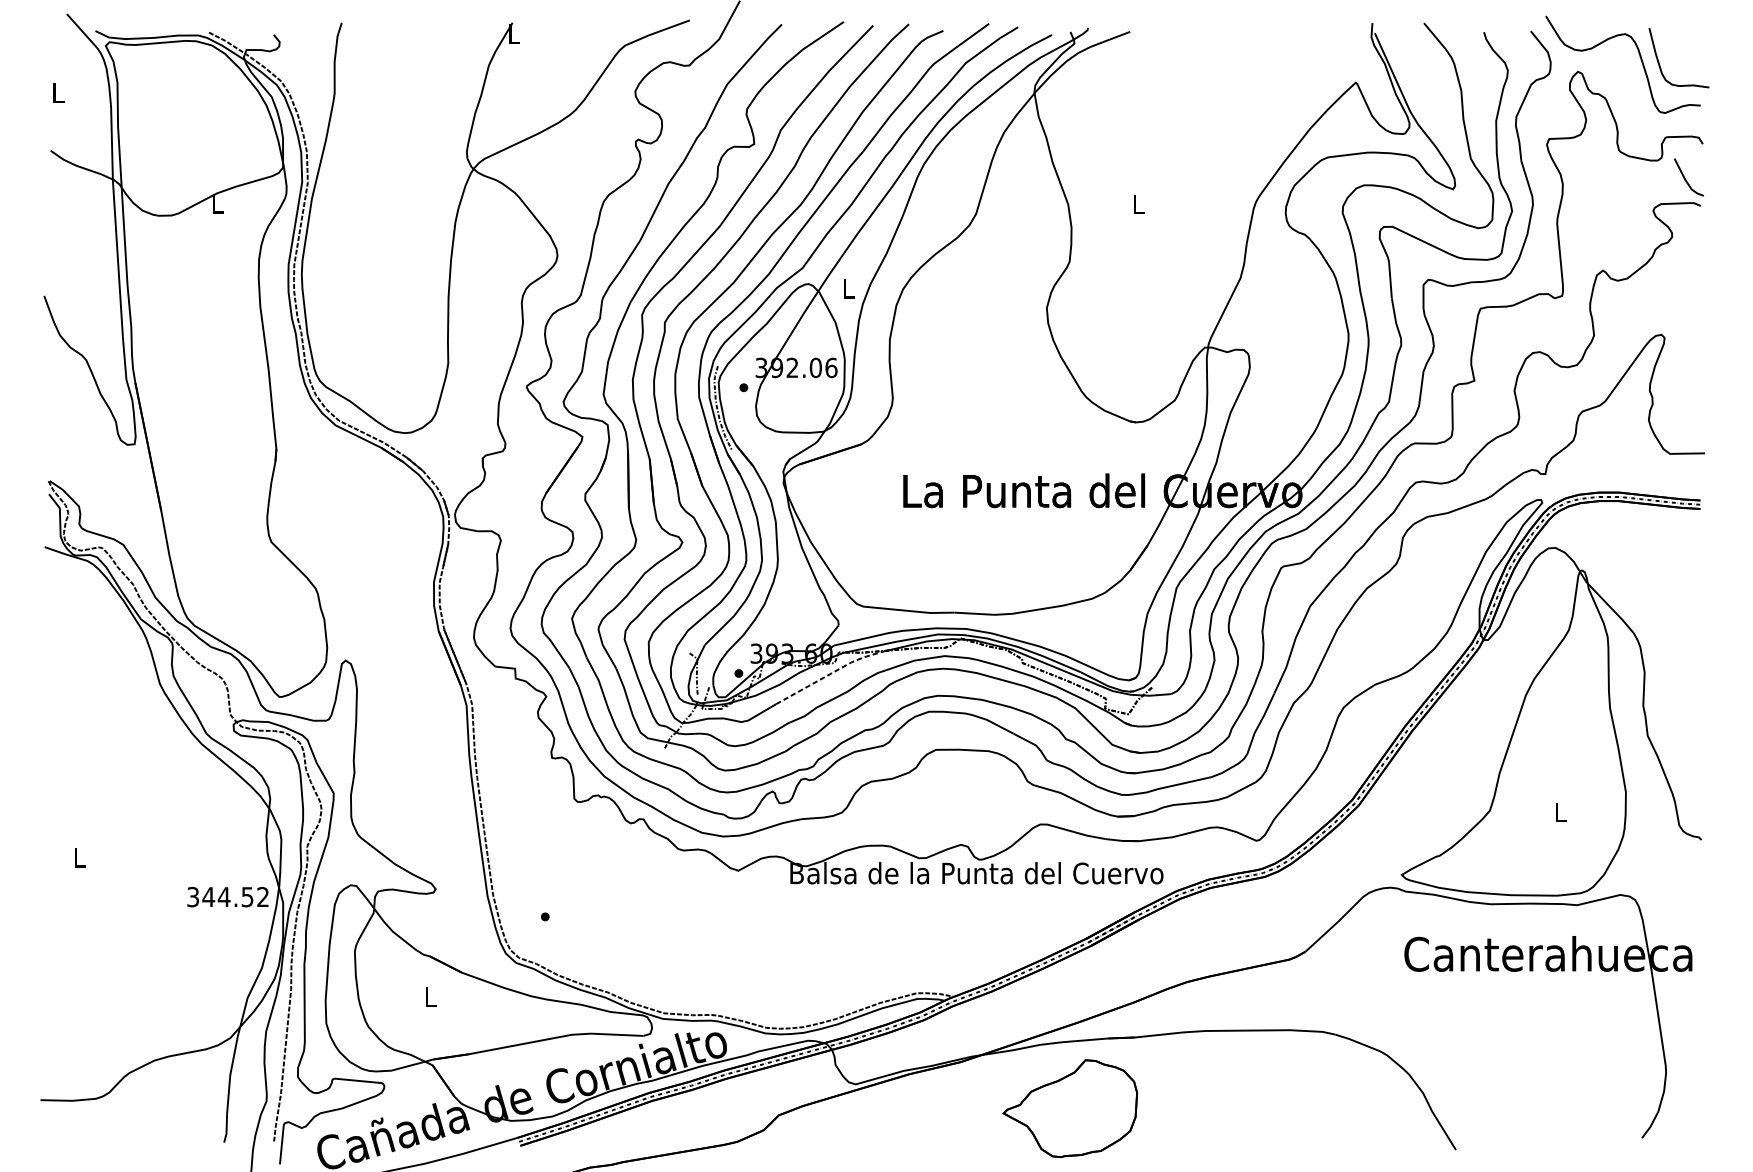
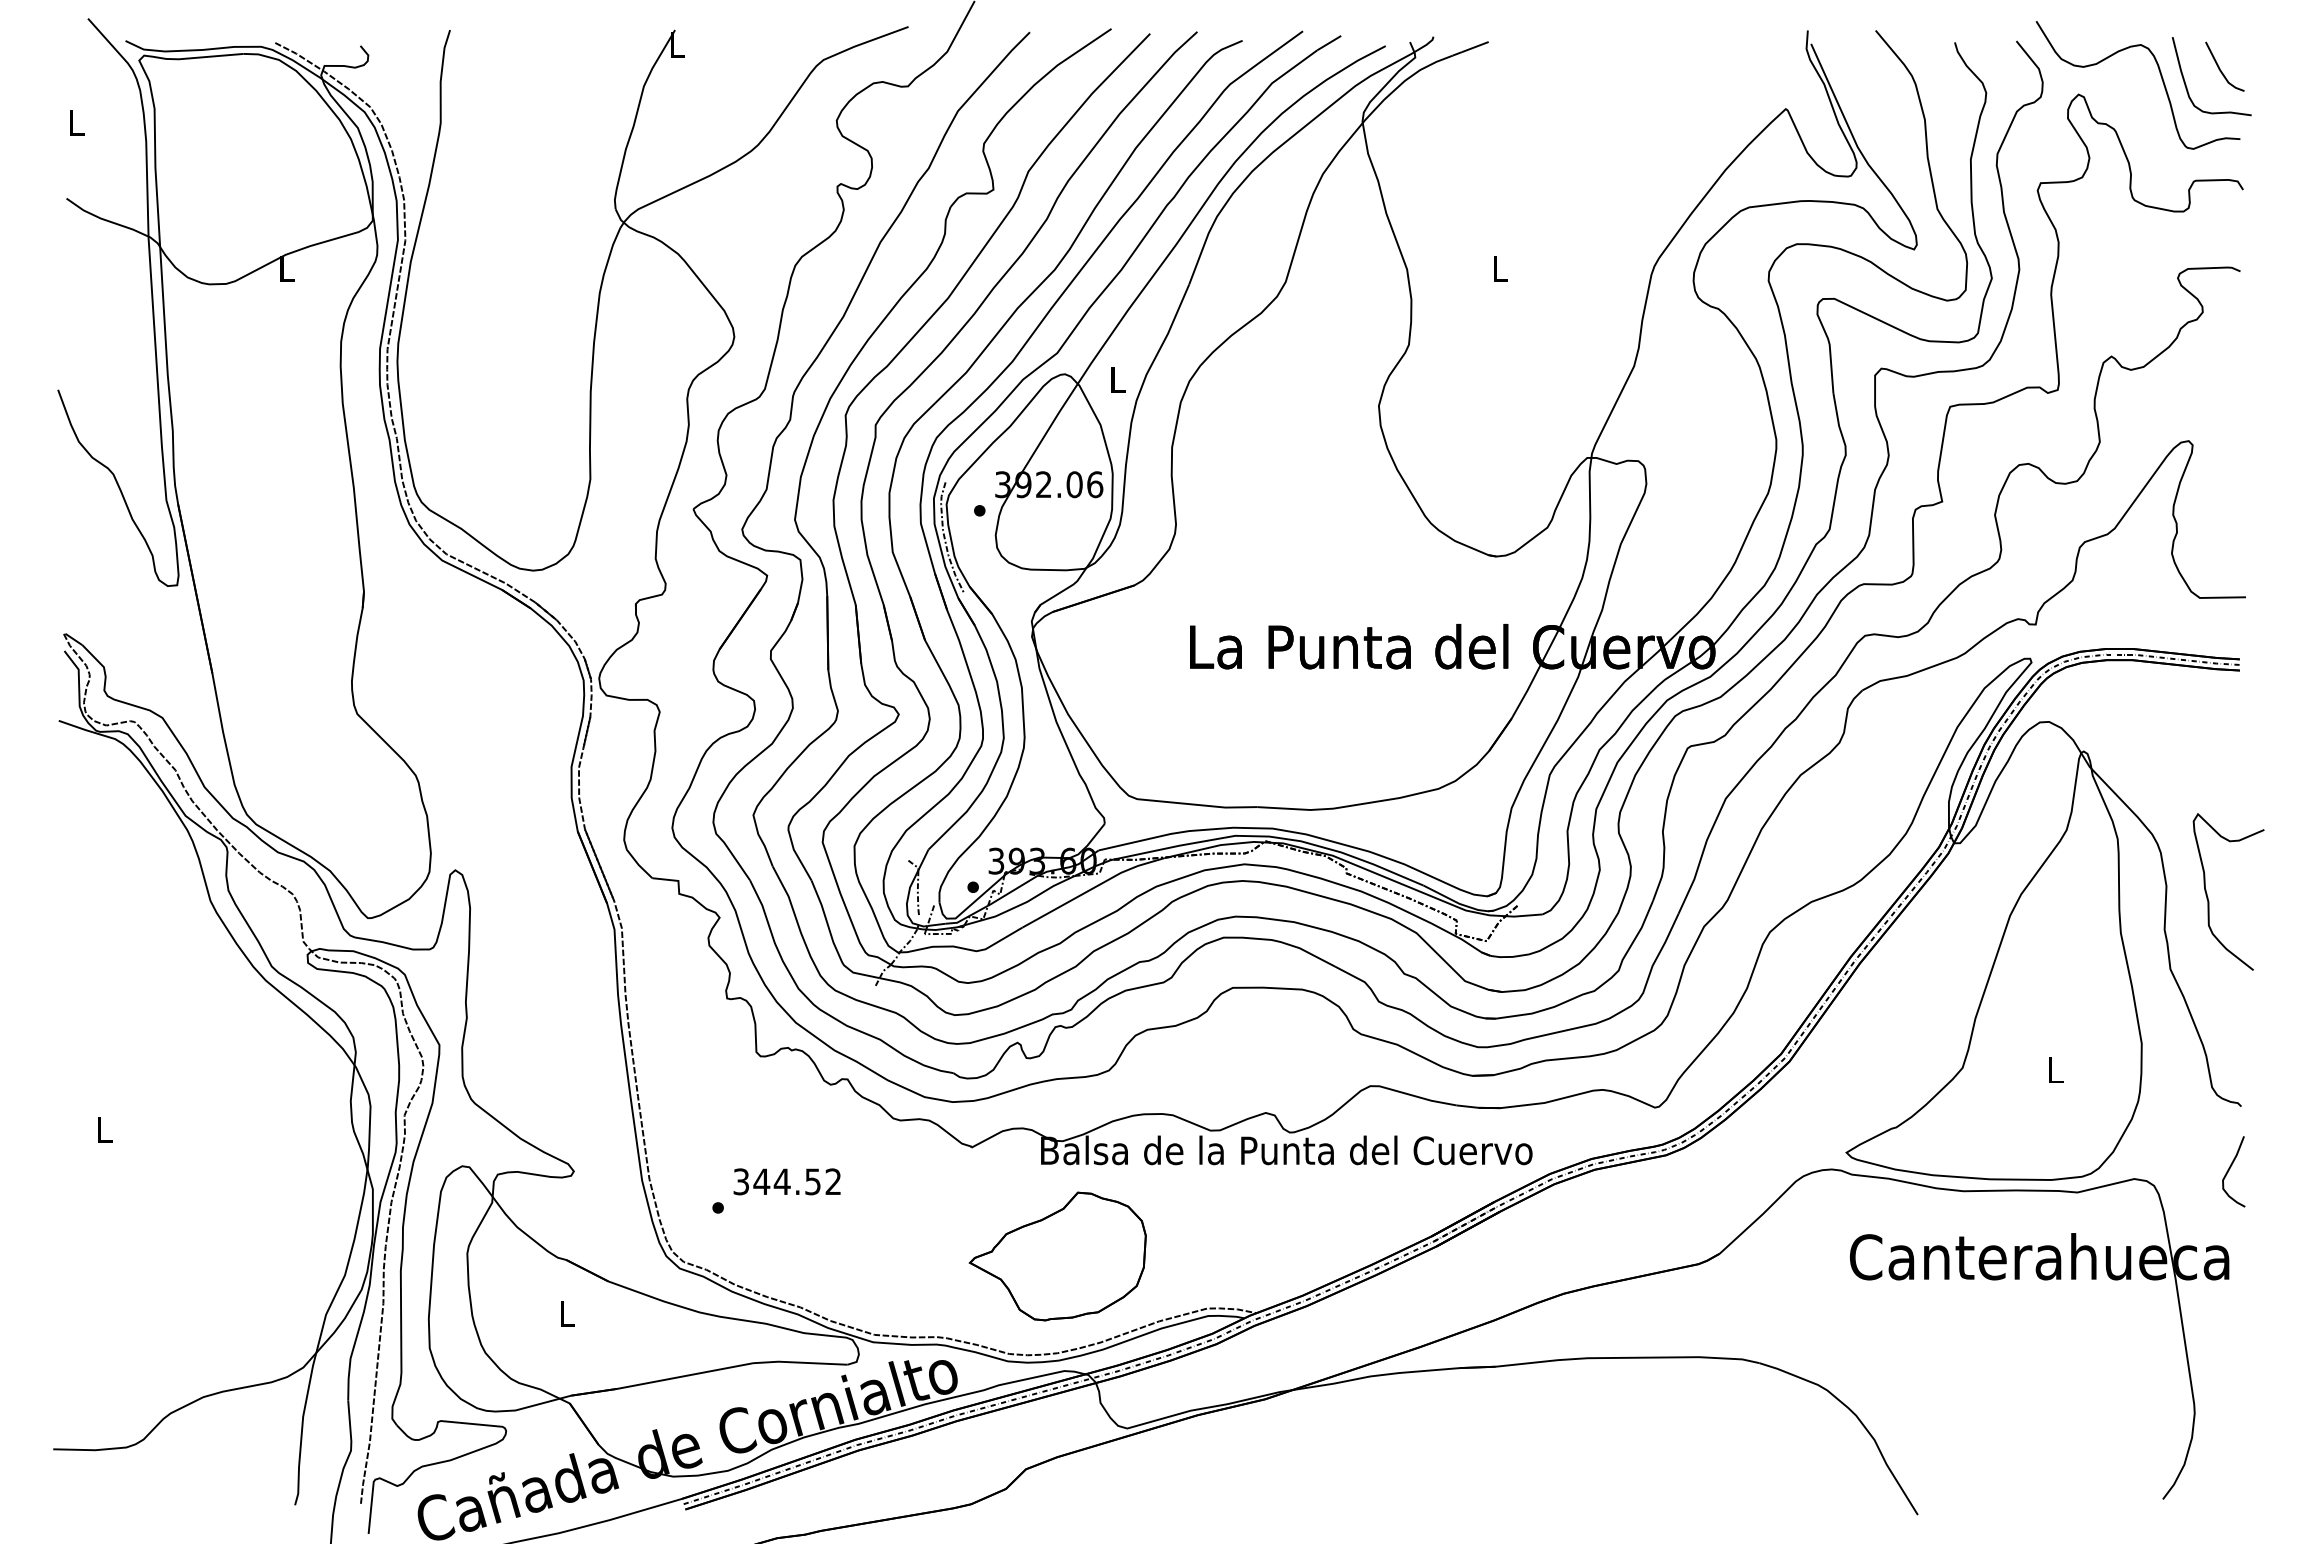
line: (1685, 178) -> (2220, 68), moved
line: (830, 674) -> (1093, 888), dashed -> solid
curve: (1676, 681) -> (2208, 897), added
curve: (1692, 888) -> (2229, 1170), added
text: (227, 896) -> (786, 1181), moved
part: (1070, 1108) -> (1057, 1256), moved

